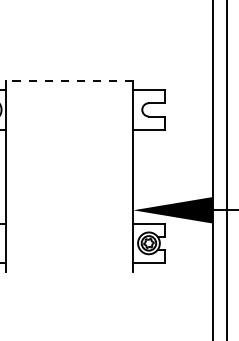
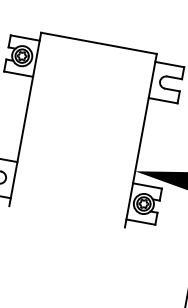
line: (69, 81) -> (98, 43), dashed -> solid

